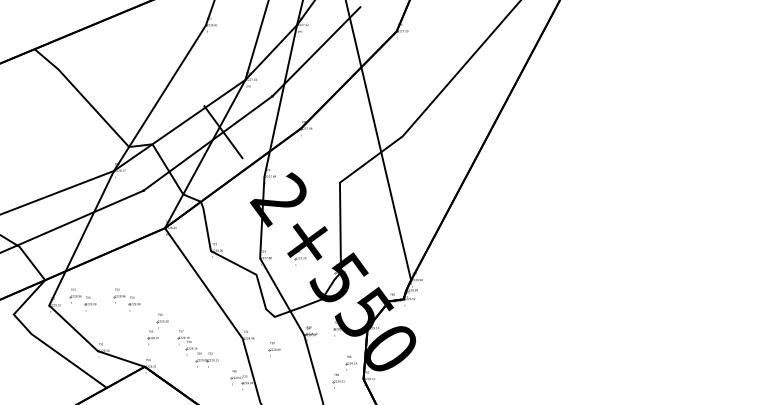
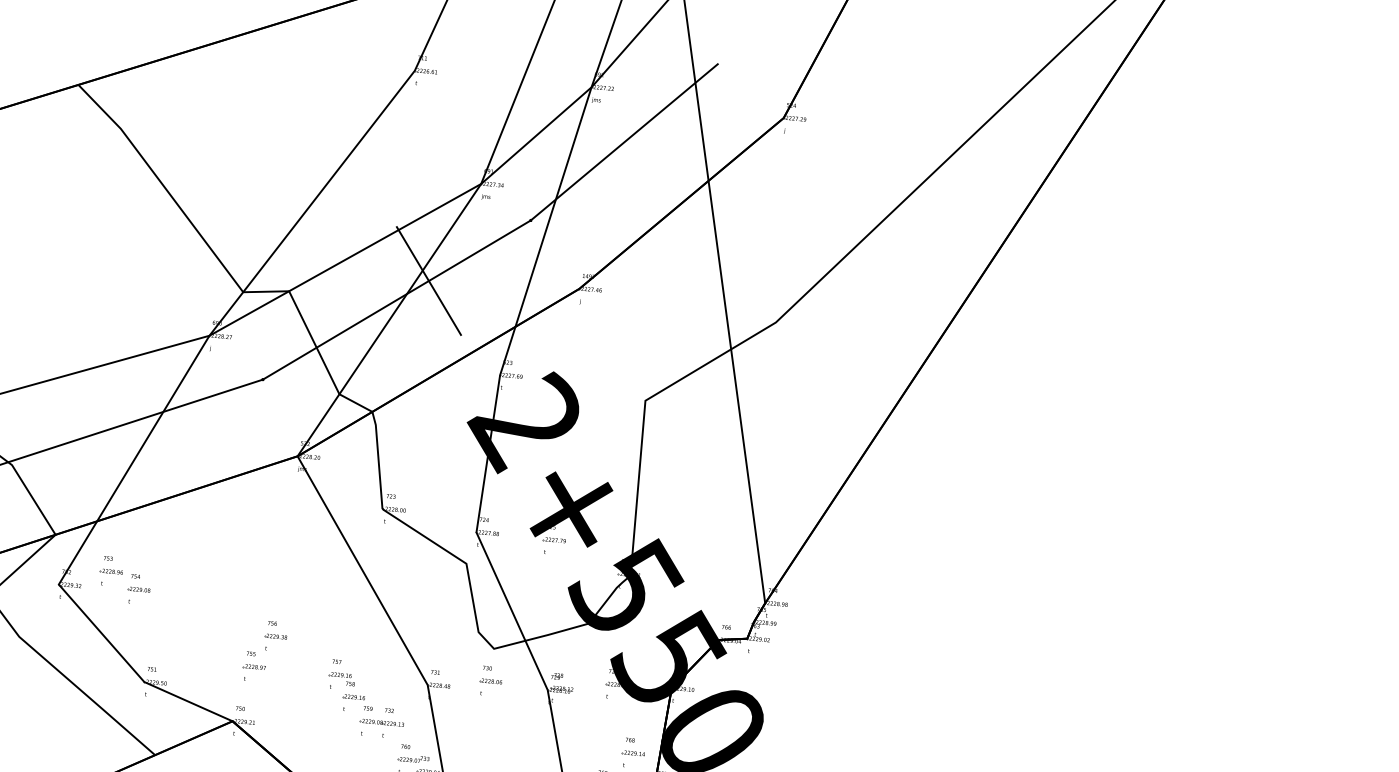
part: (126, 299) -> (209, 587), removed
part: (197, 348) -> (365, 698), moved
part: (274, 349) -> (490, 680), moved

